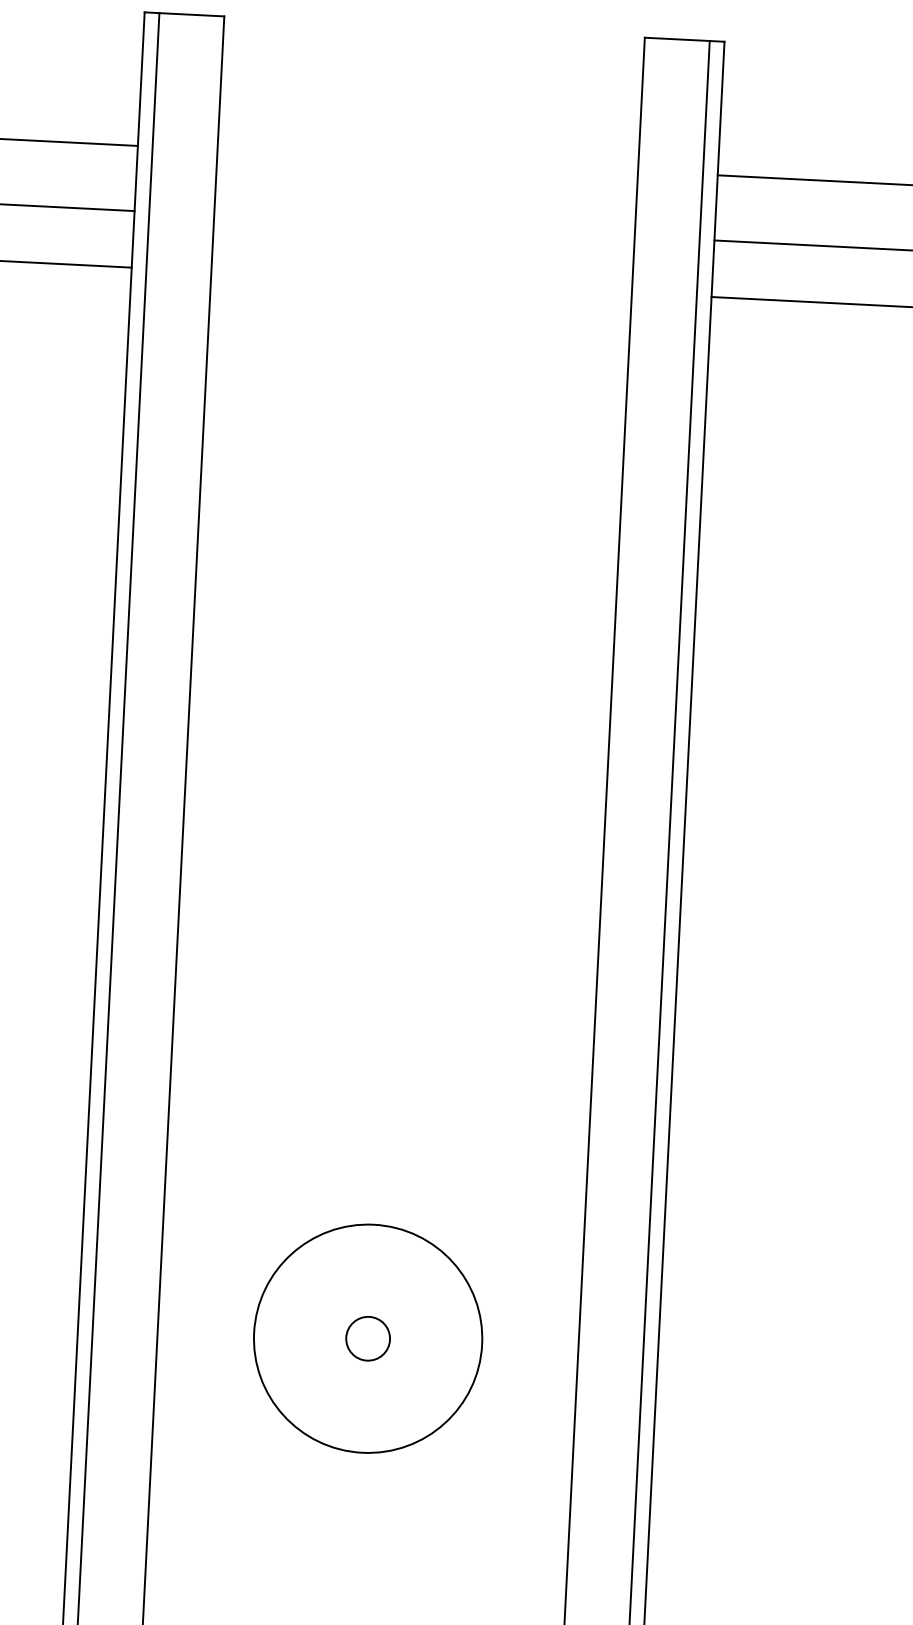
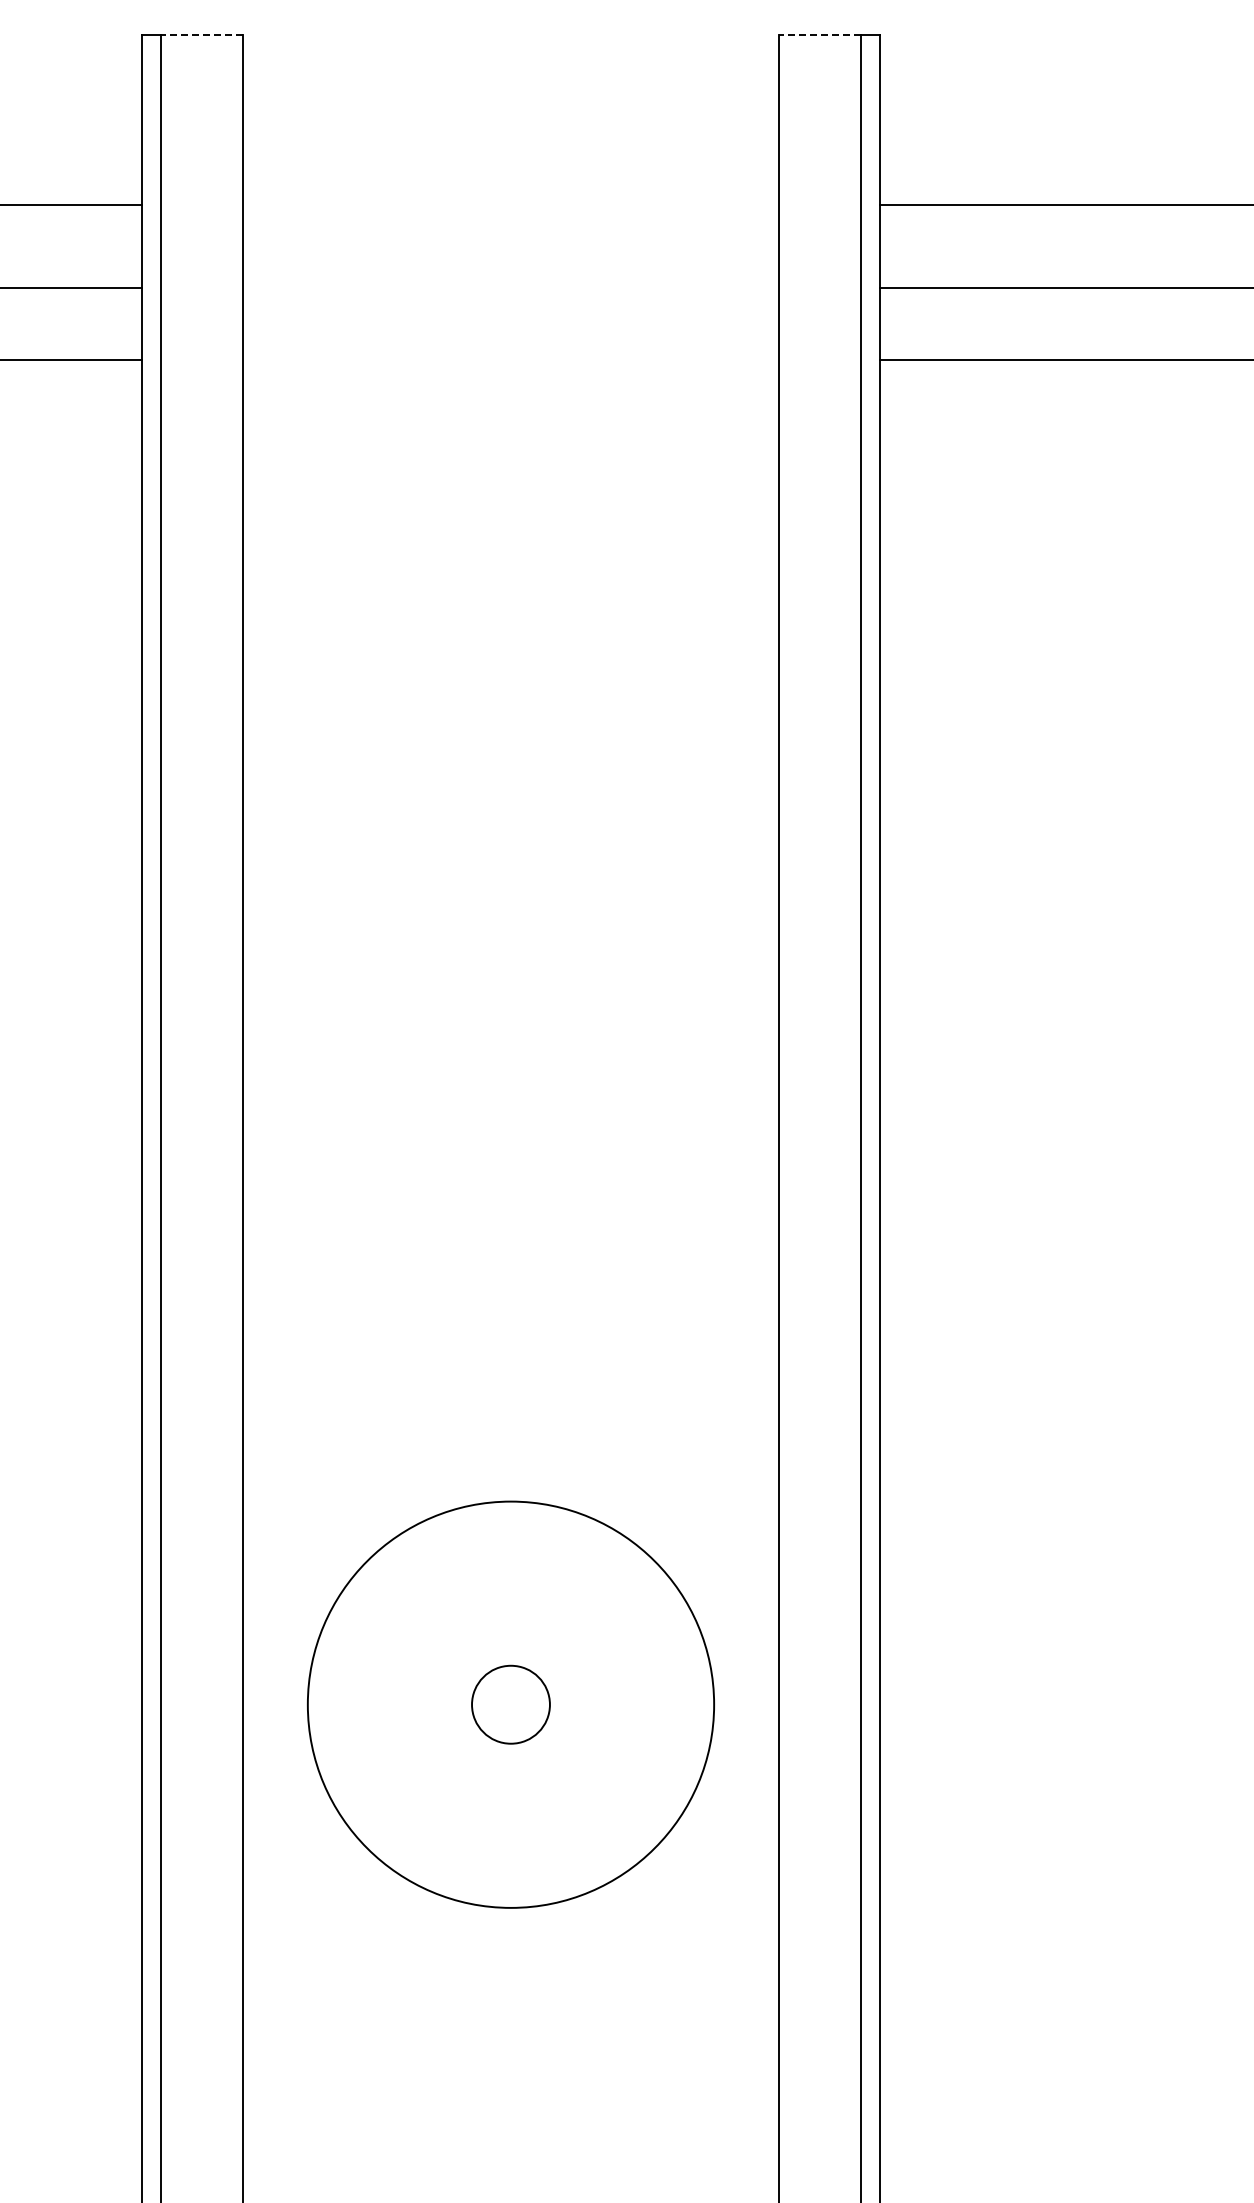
line: (191, 14) -> (201, 35), solid -> dashed
line: (676, 39) -> (819, 35), solid -> dashed
circle: (367, 1338) -> (510, 1704), size x1.4
circle: (367, 1338) -> (510, 1704), size x1.4

